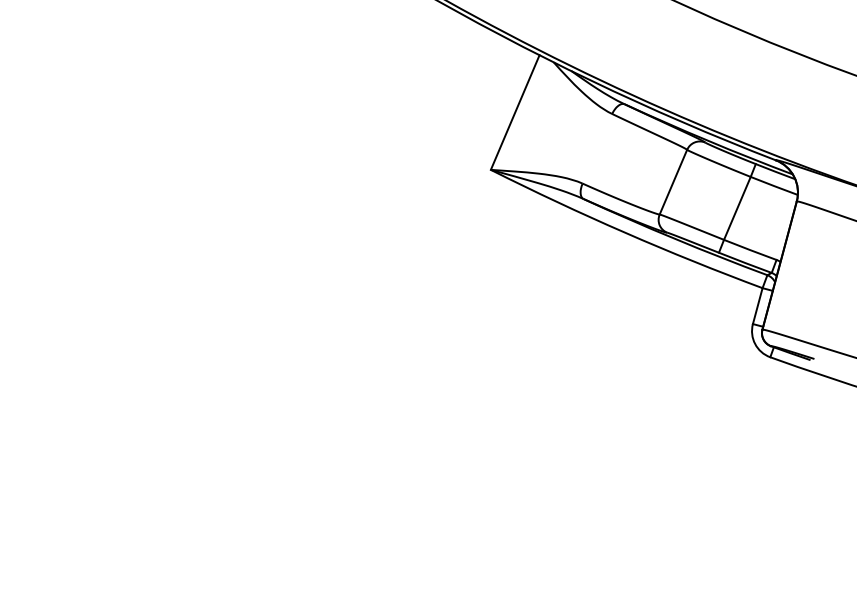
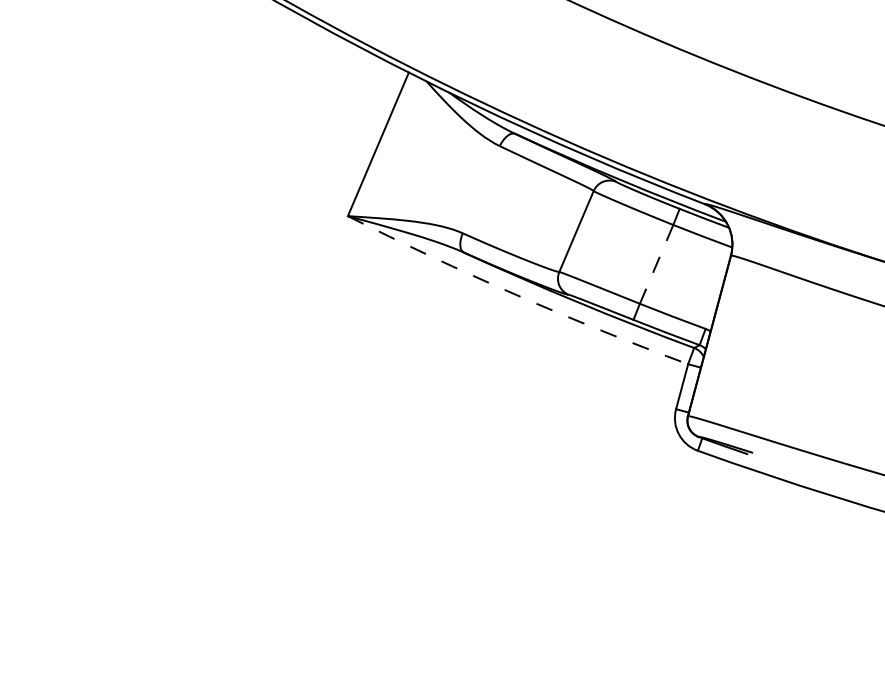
line: (737, 208) -> (656, 264), solid -> dashed
arc: (625, 232) -> (516, 294), solid -> dashed

